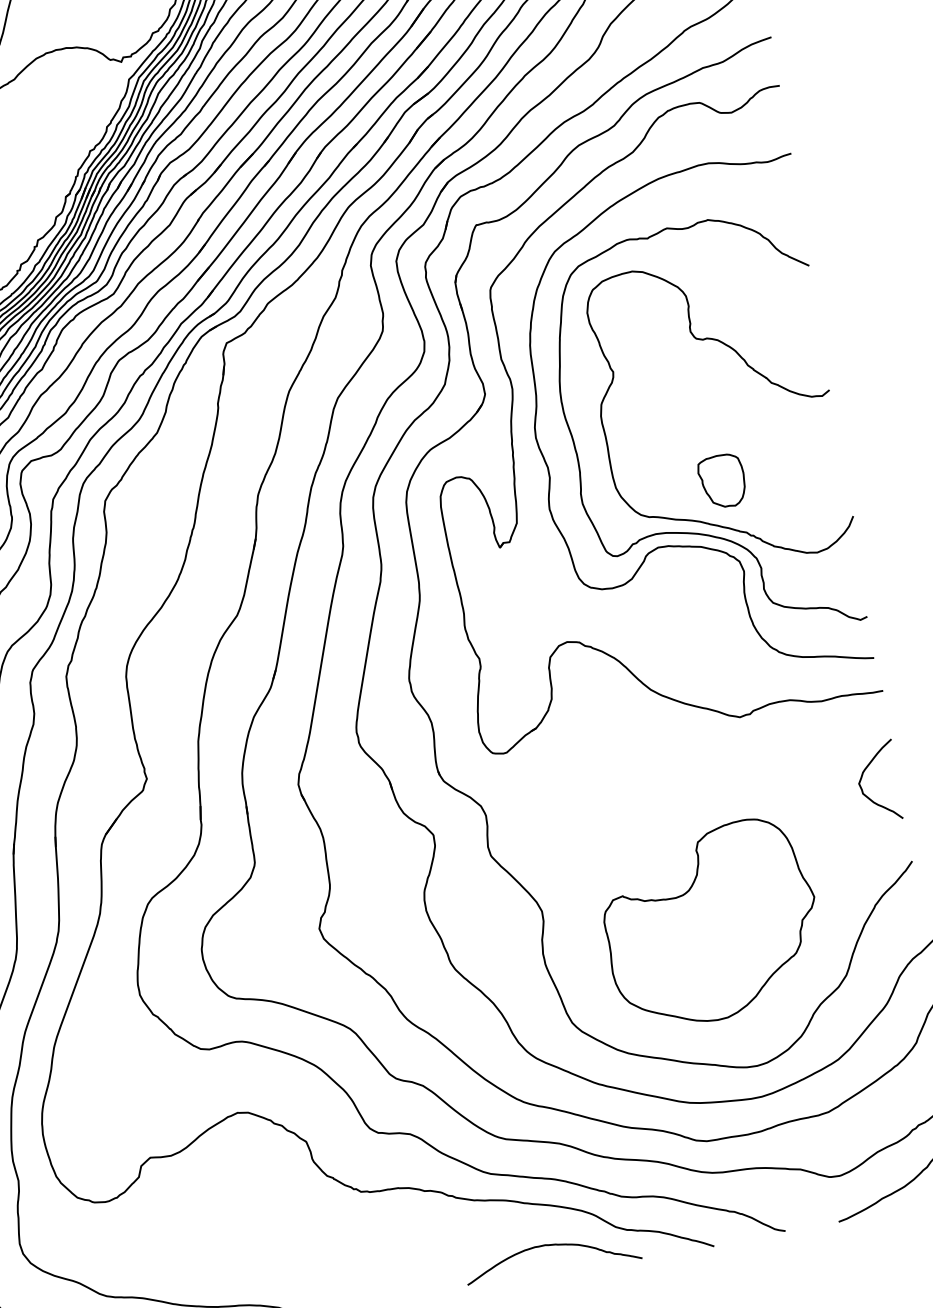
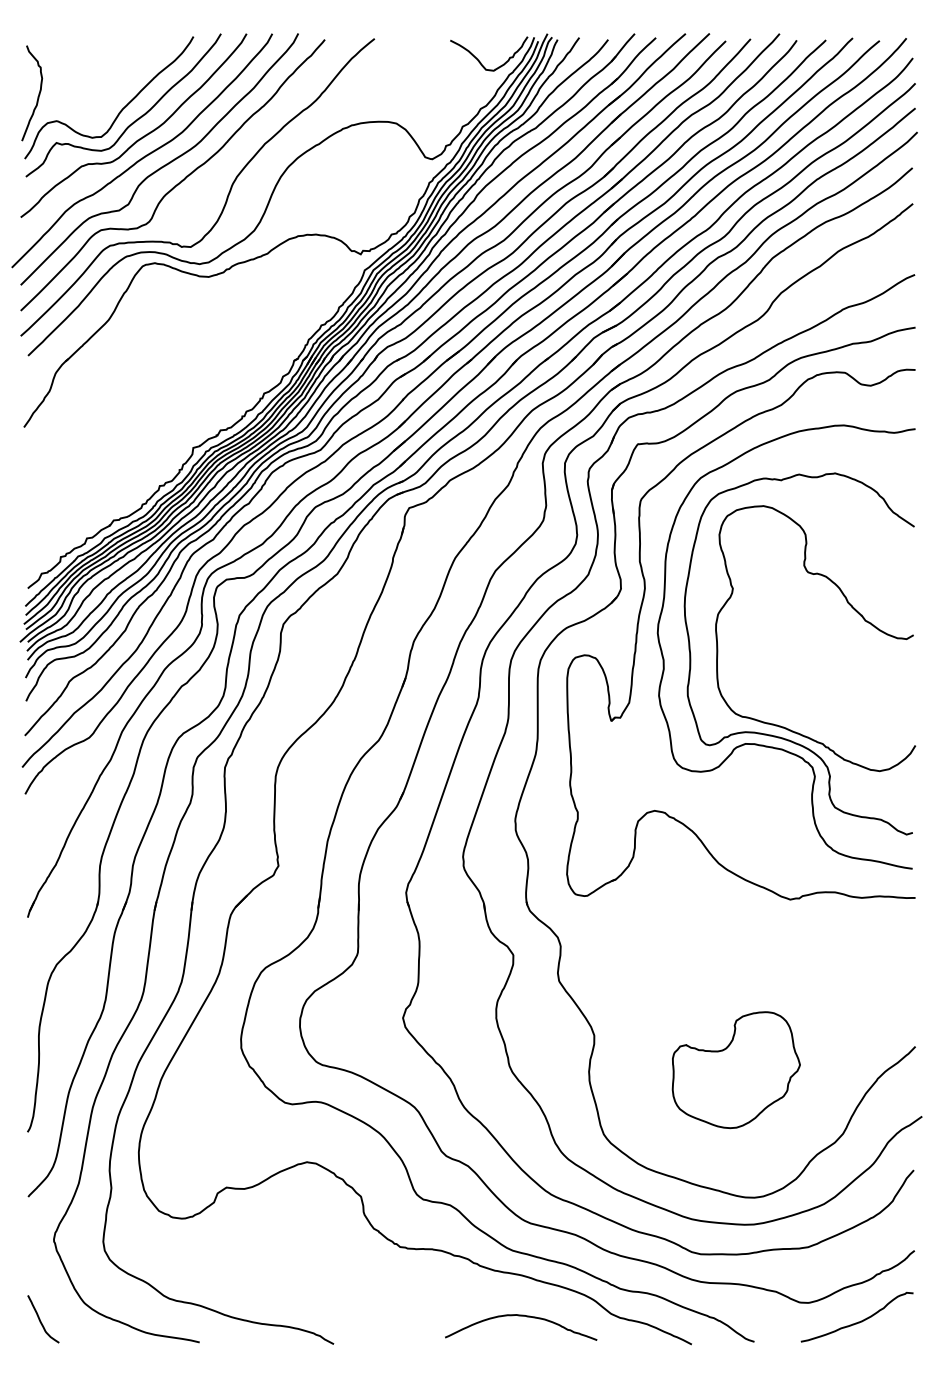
part: (722, 480) -> (809, 696), removed
curve: (862, 777) -> (885, 968), removed
part: (711, 922) -> (736, 1069), size x0.7
curve: (551, 1245) -> (521, 1316), moved

